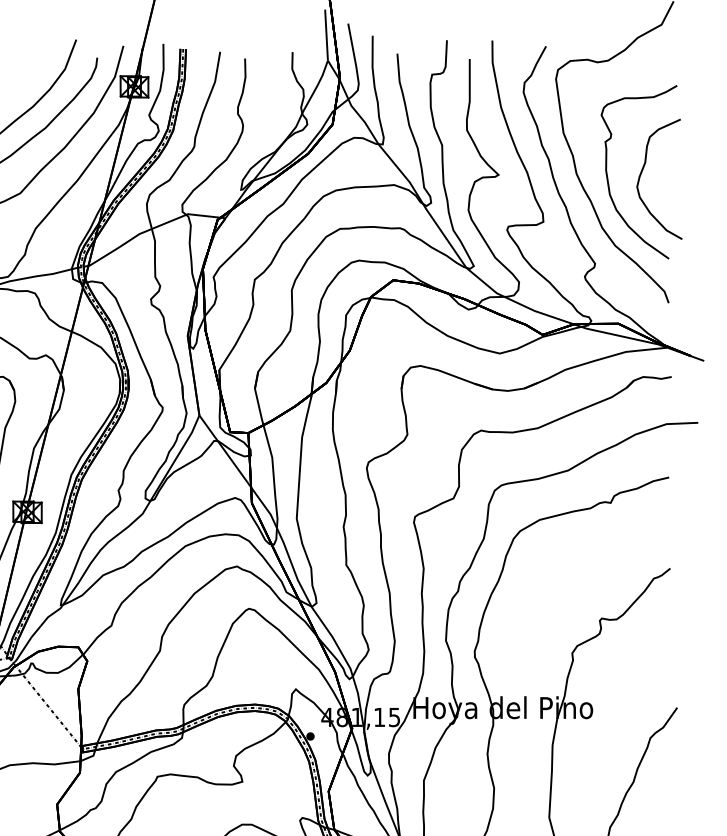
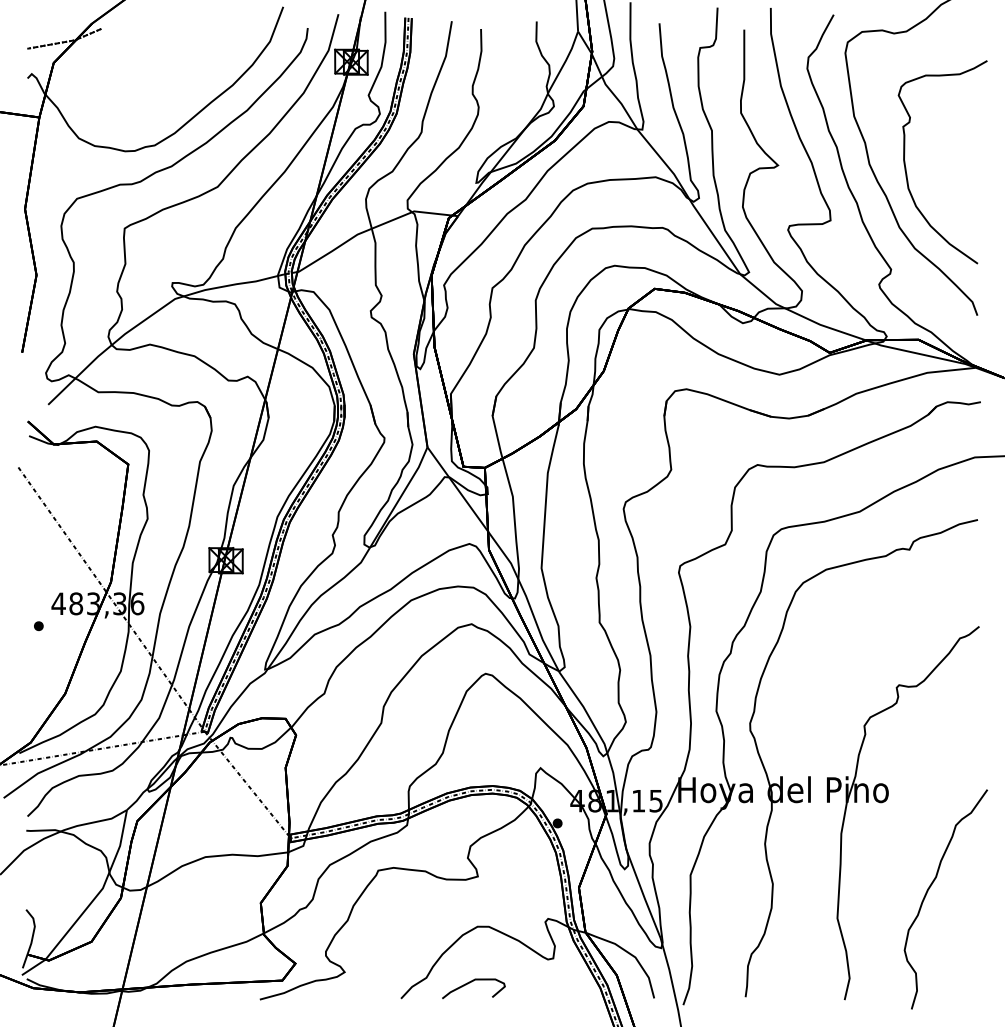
curve: (643, 170) -> (947, 160), removed

